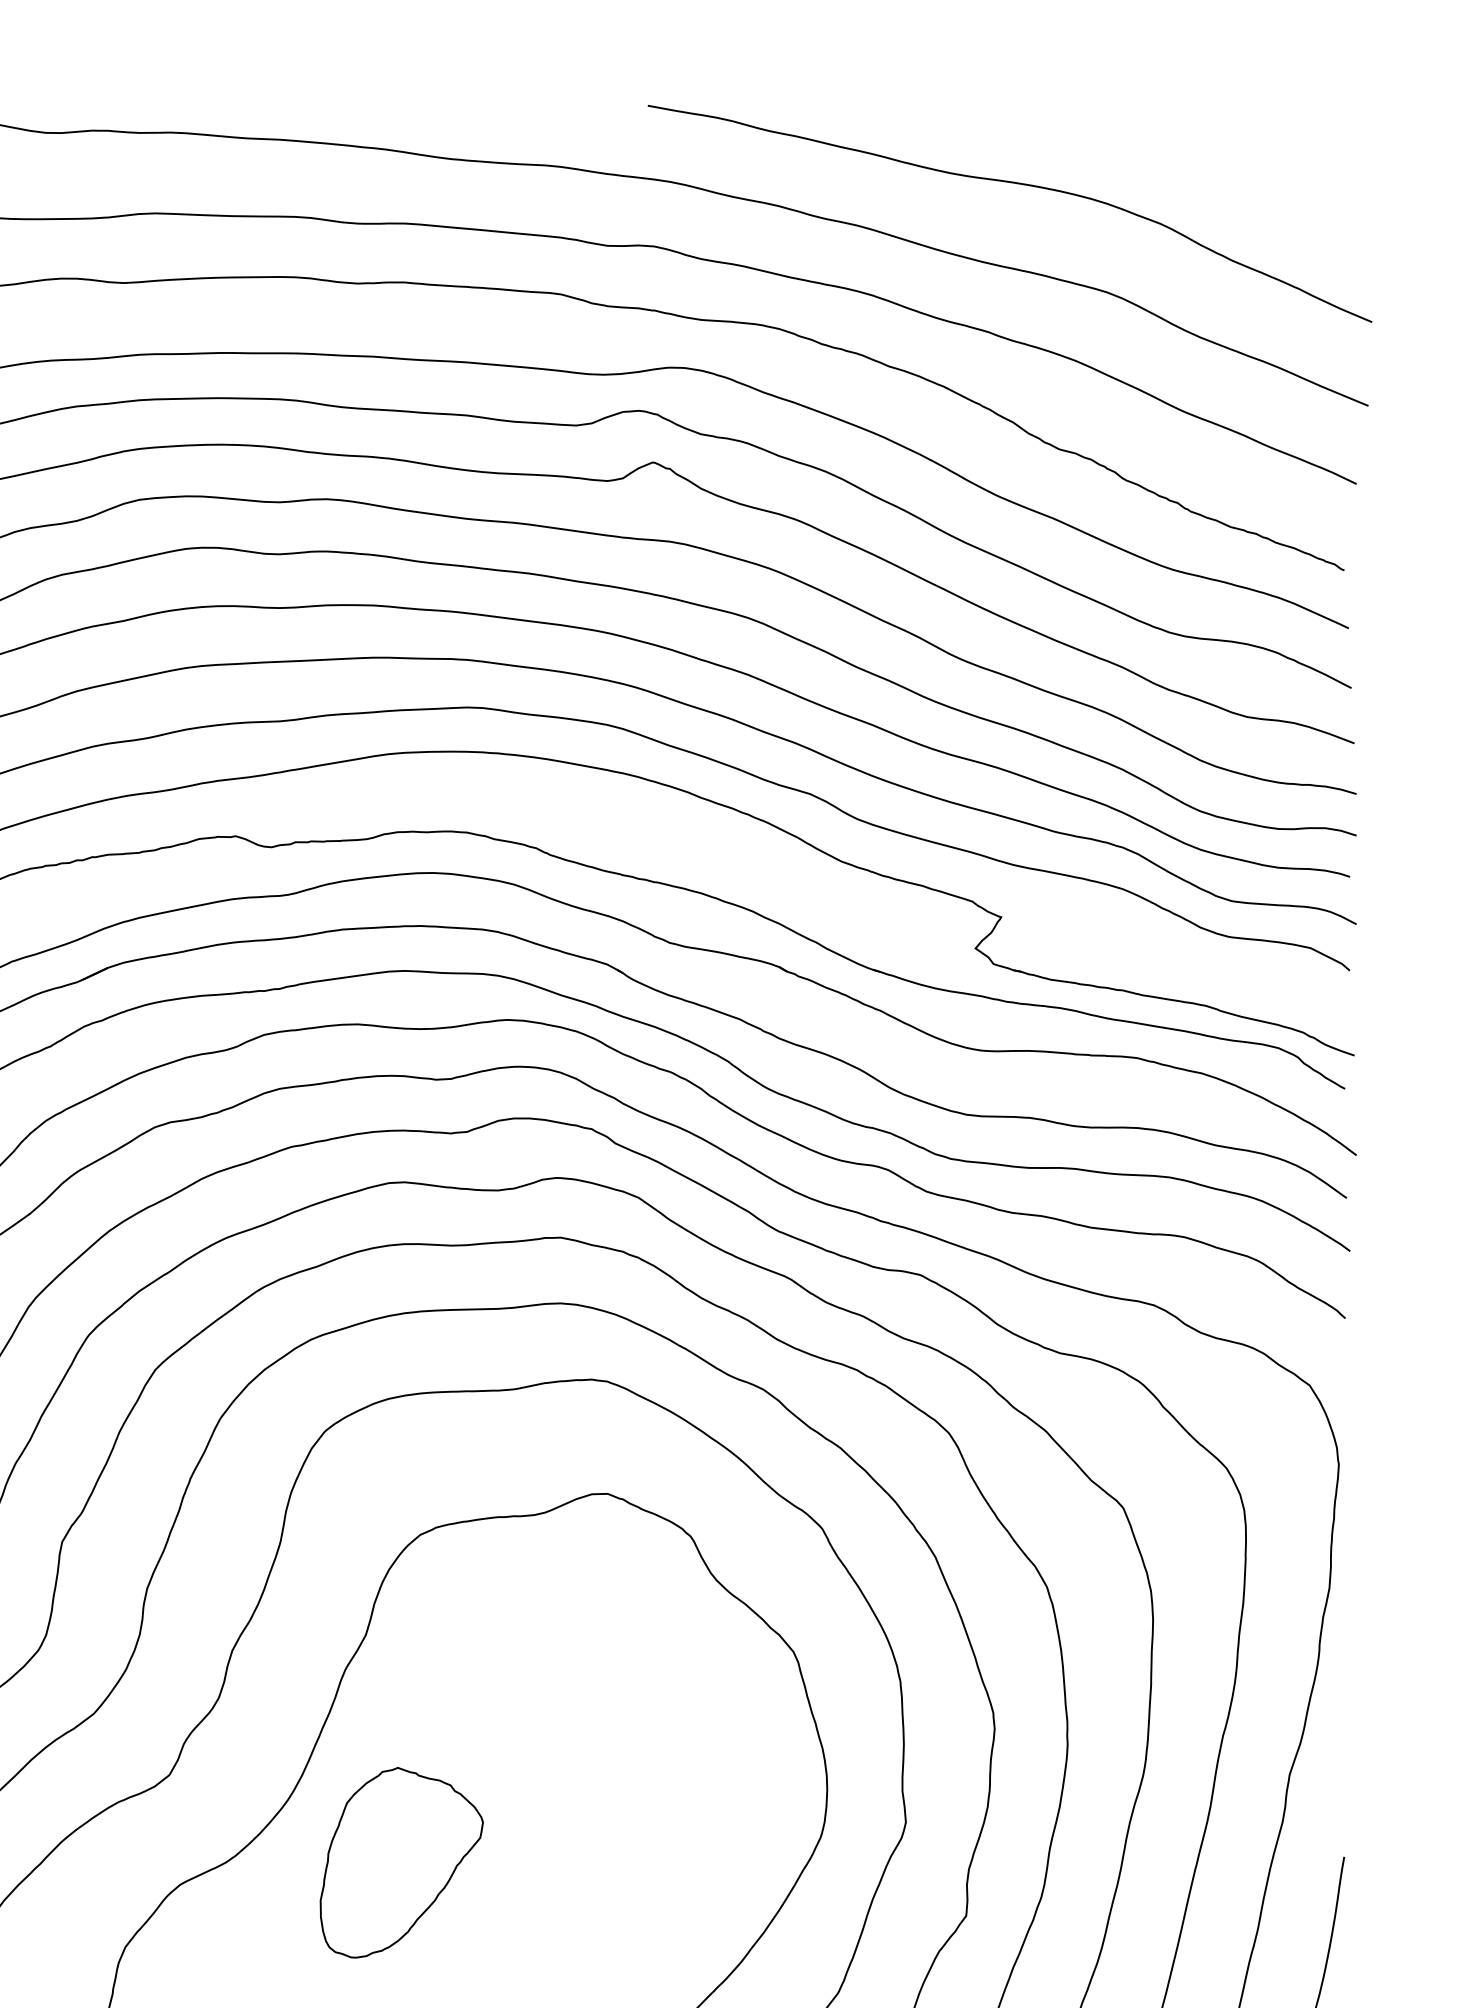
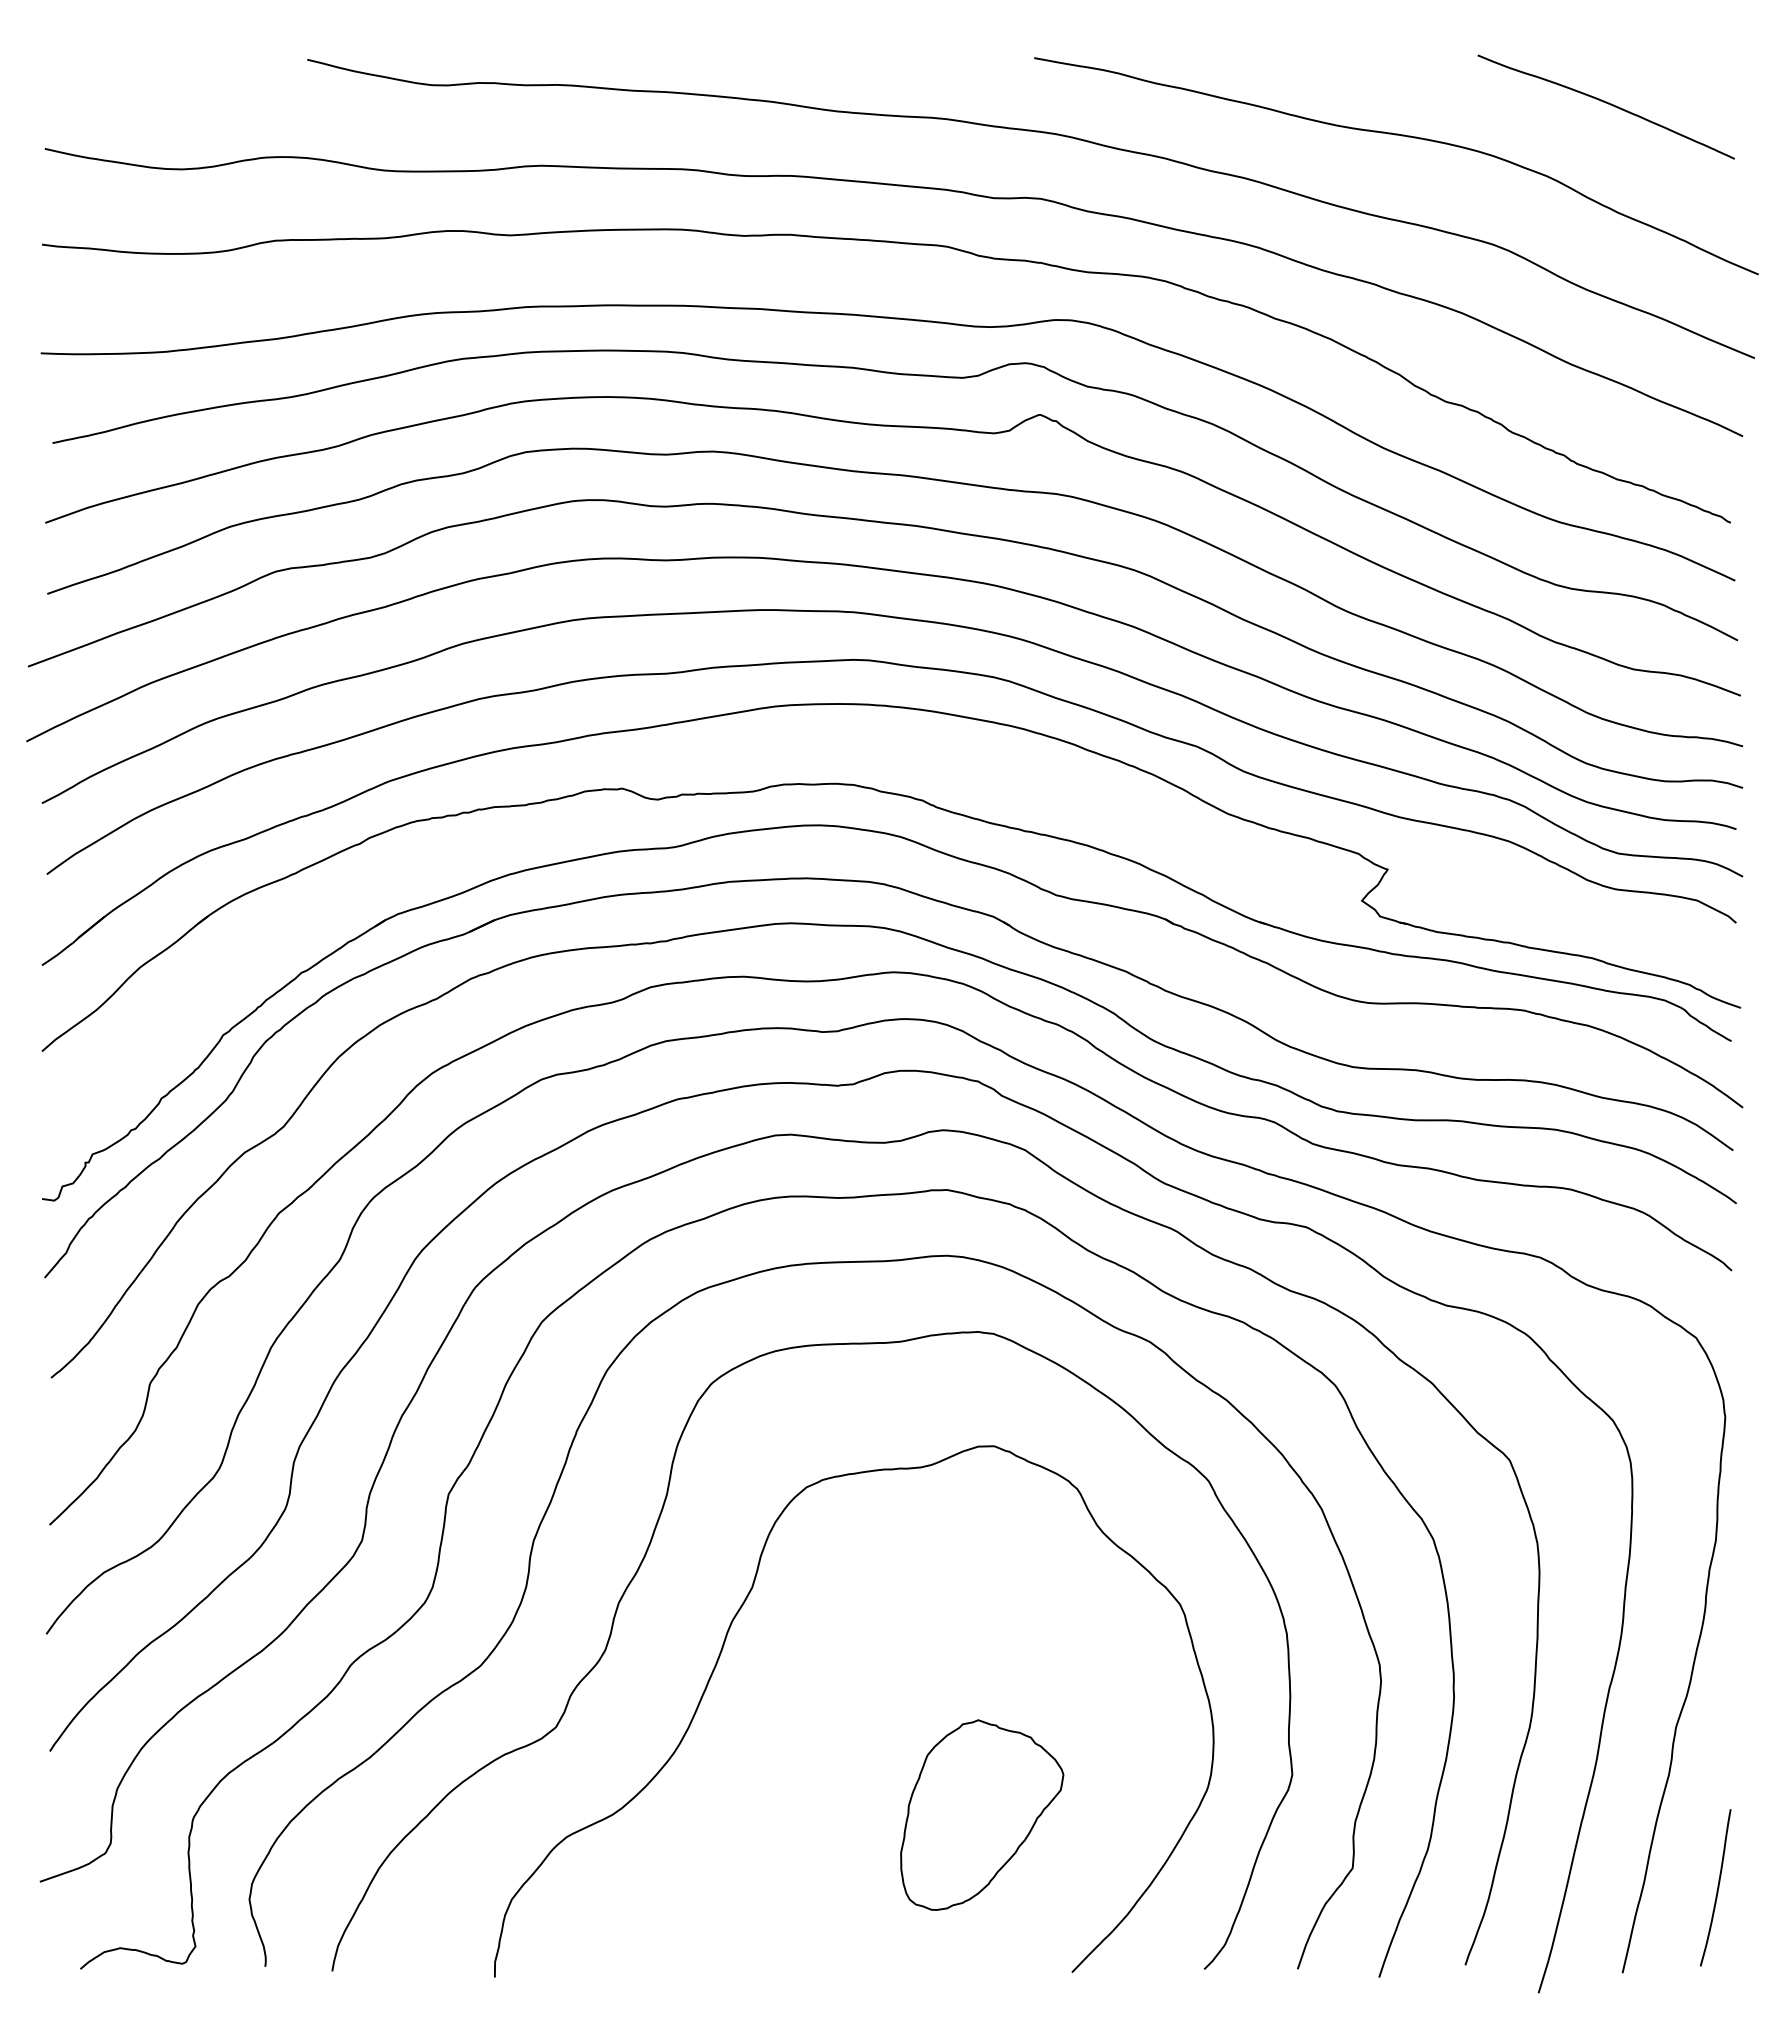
curve: (1219, 151) -> (1605, 103), added
part: (402, 1862) -> (982, 1814), moved

